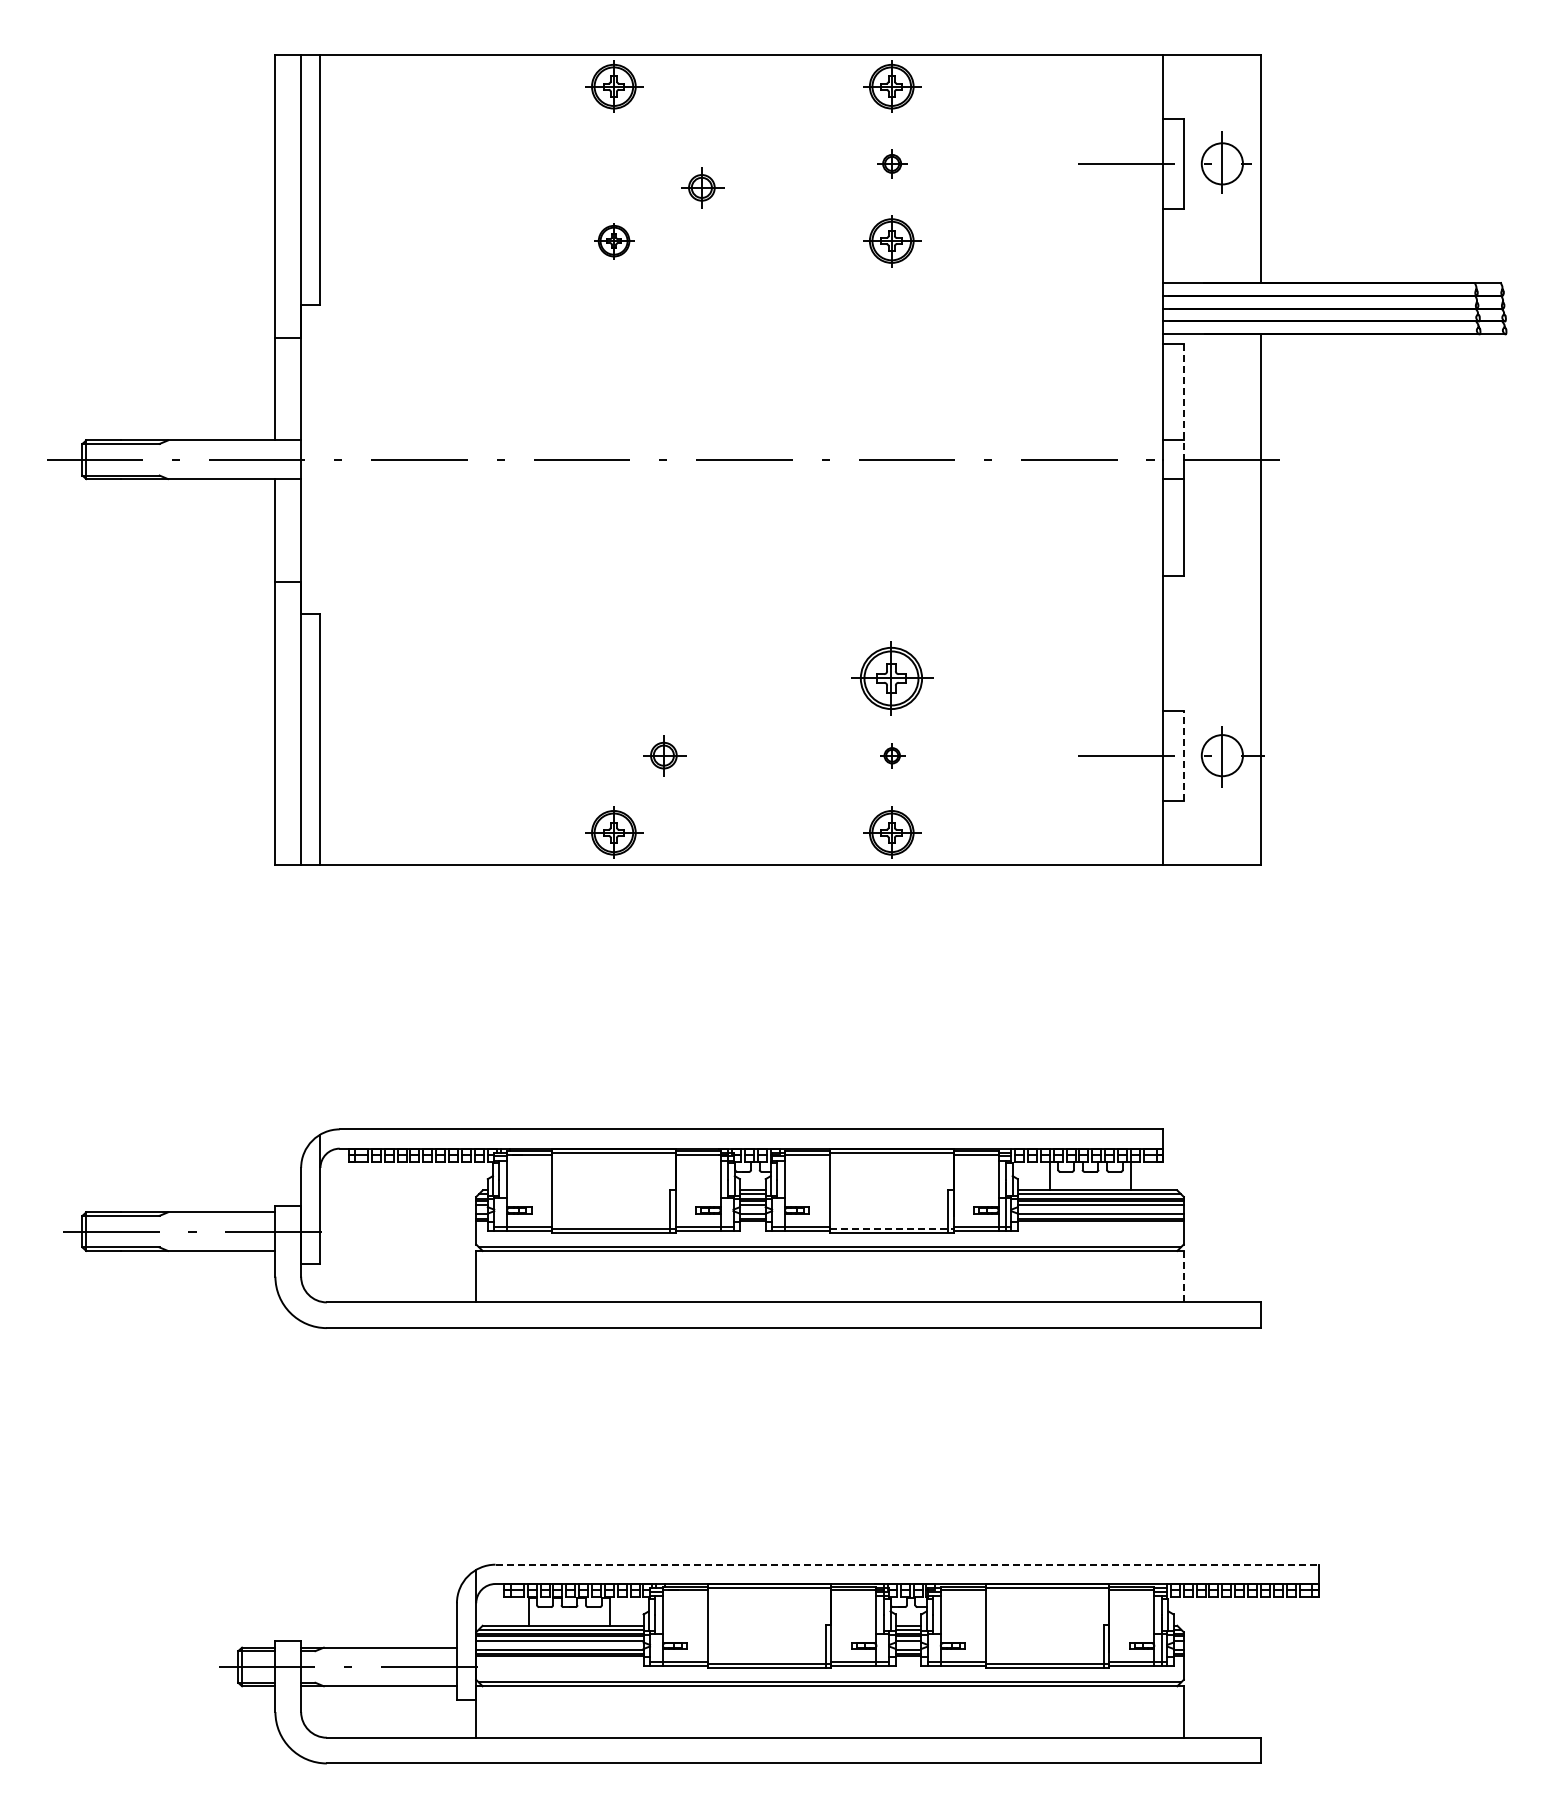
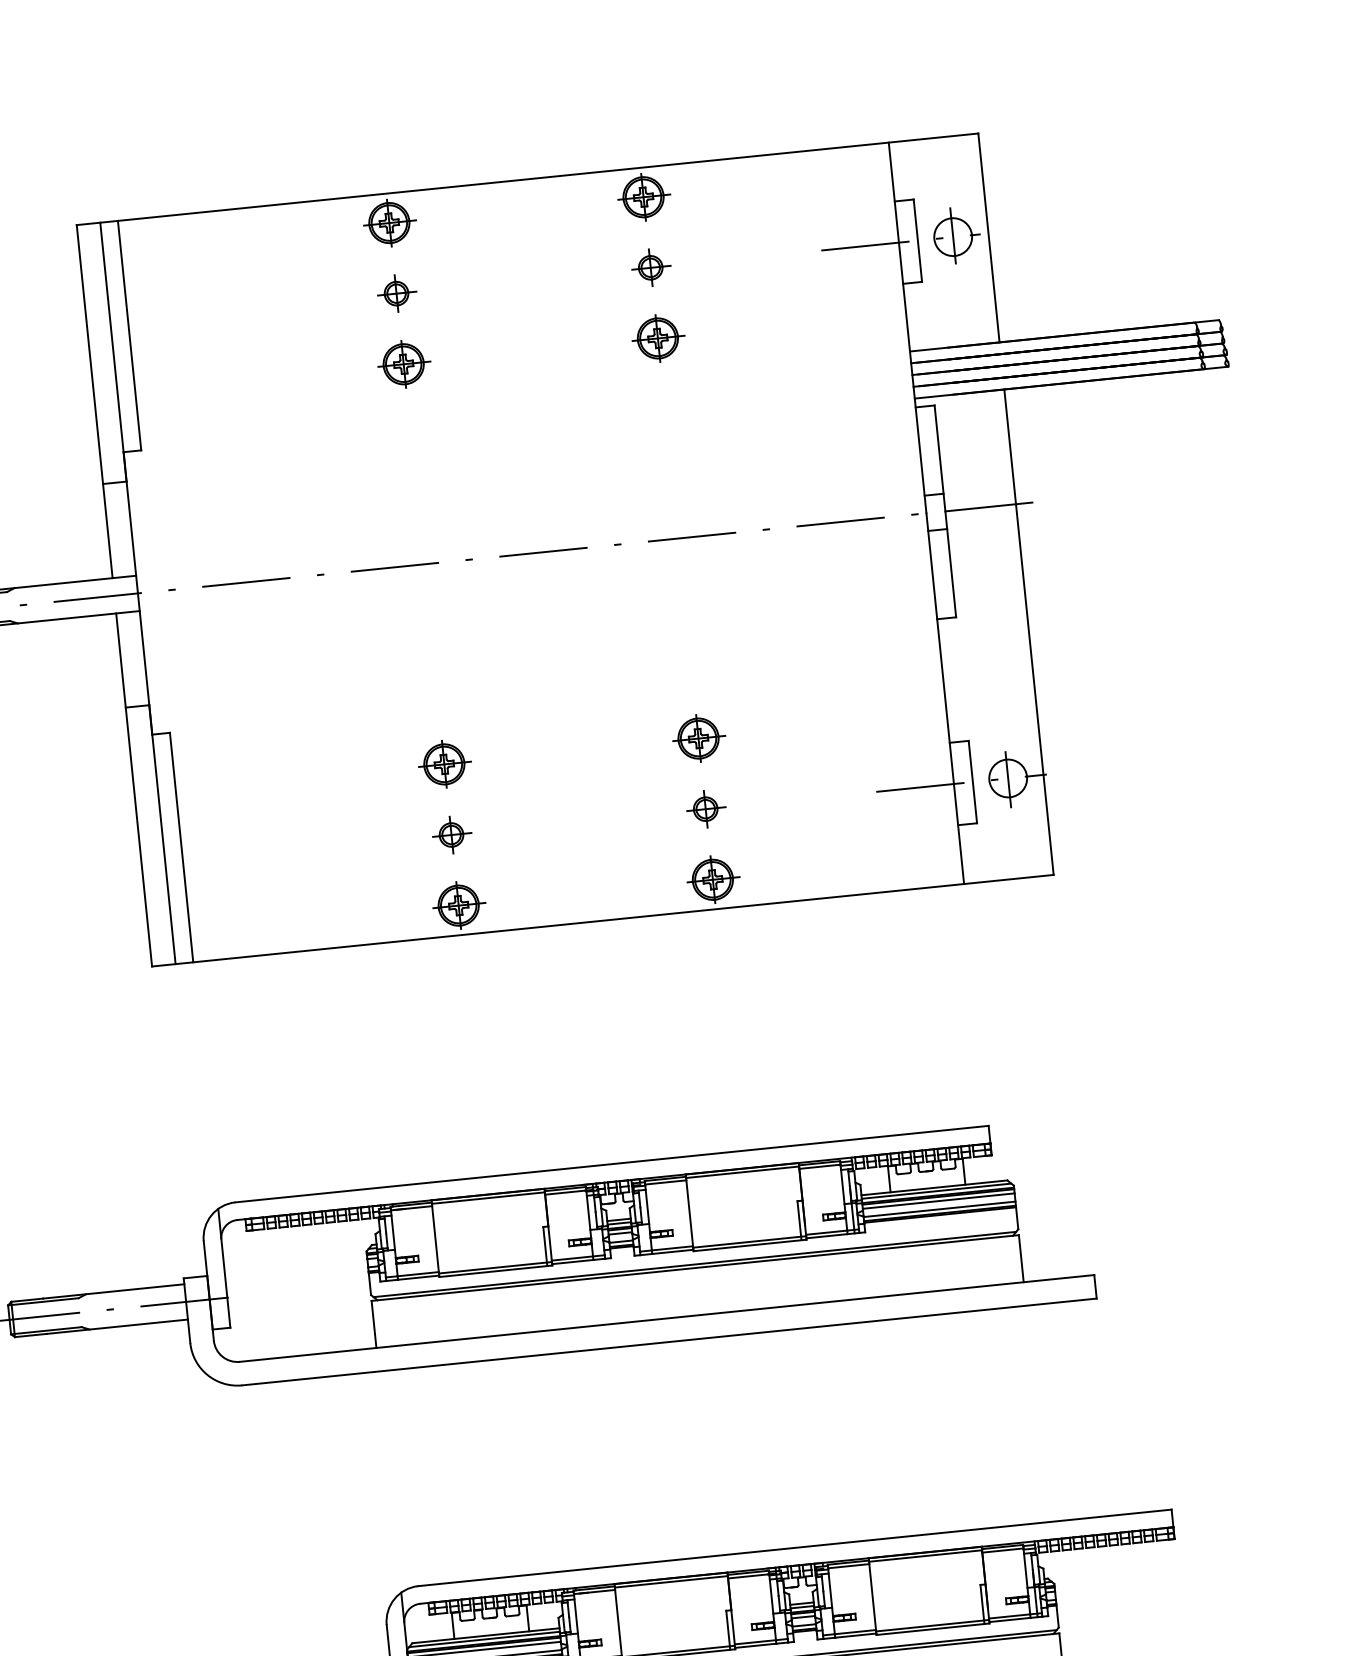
part: (892, 163) -> (651, 267), size x1.43
part: (702, 187) -> (397, 293), moved
part: (614, 241) -> (404, 364), size x1.43
line: (1183, 401) -> (939, 458), dashed -> solid
part: (614, 678) -> (444, 764), added
part: (892, 678) -> (699, 738), size x0.71
part: (664, 755) -> (452, 834), moved
part: (892, 755) -> (706, 809), size x1.67
line: (1183, 755) -> (972, 781), dashed -> solid
line: (891, 1228) -> (749, 1241), dashed -> solid
line: (1183, 1276) -> (1021, 1258), dashed -> solid
line: (907, 1564) -> (795, 1547), dashed -> solid

